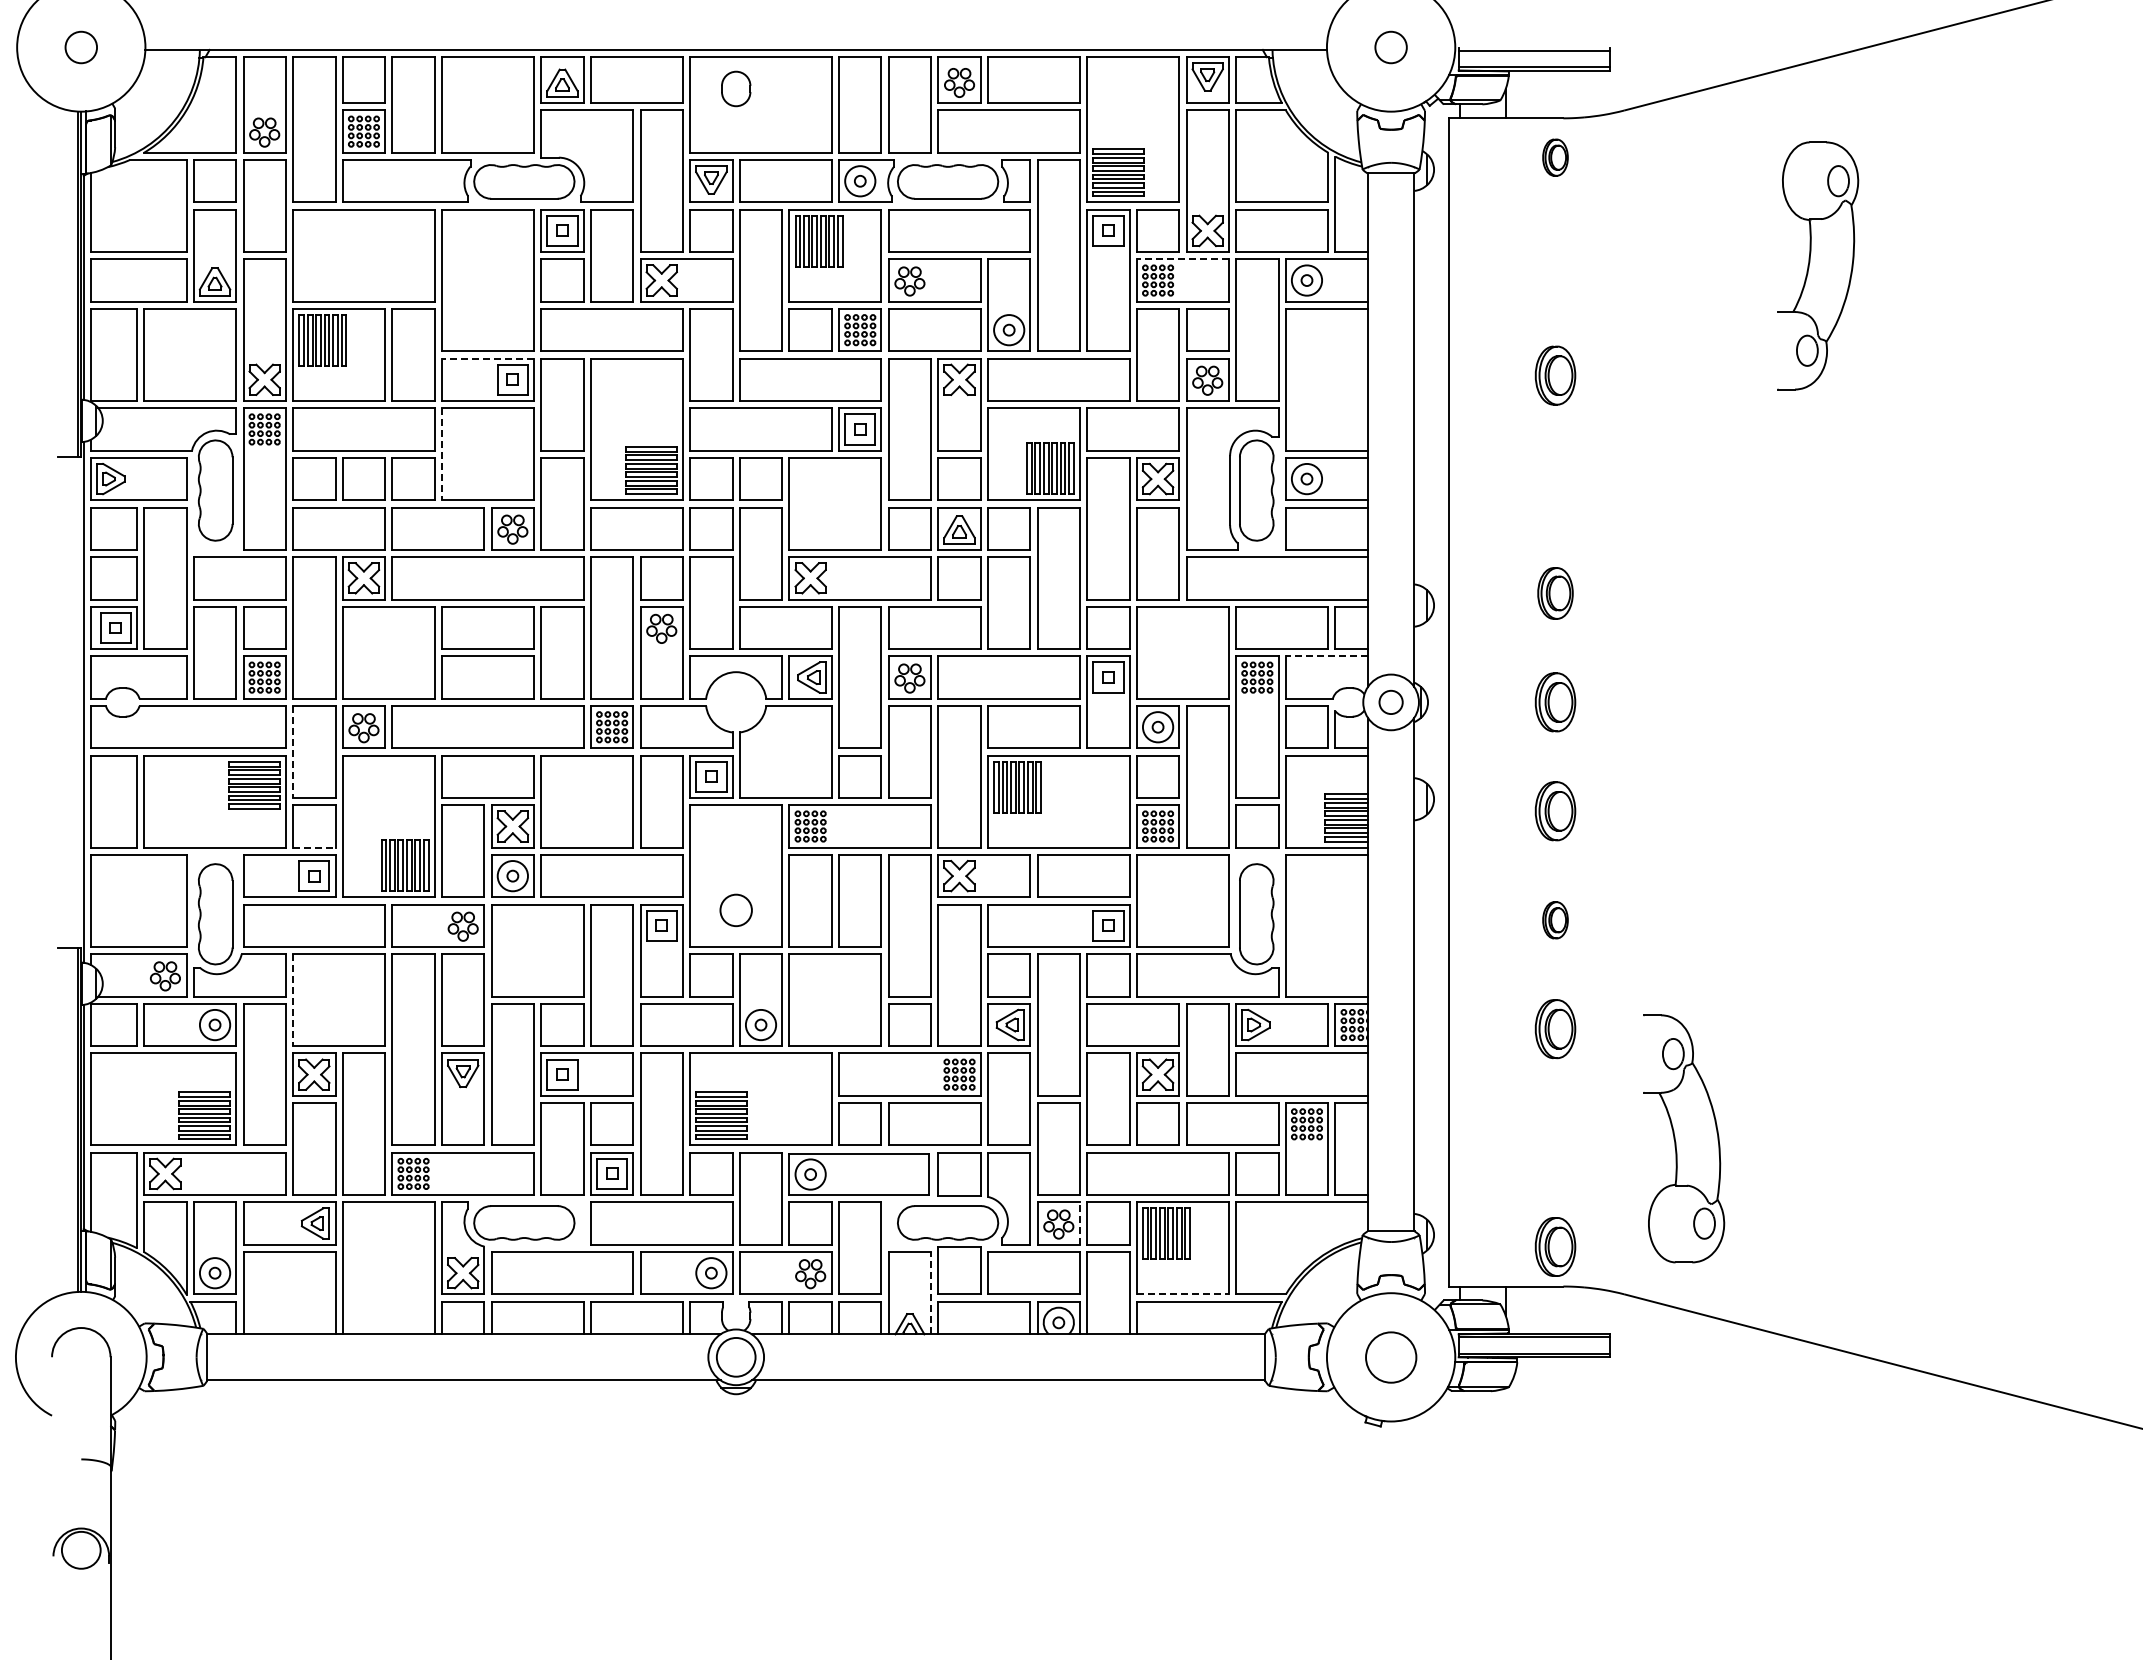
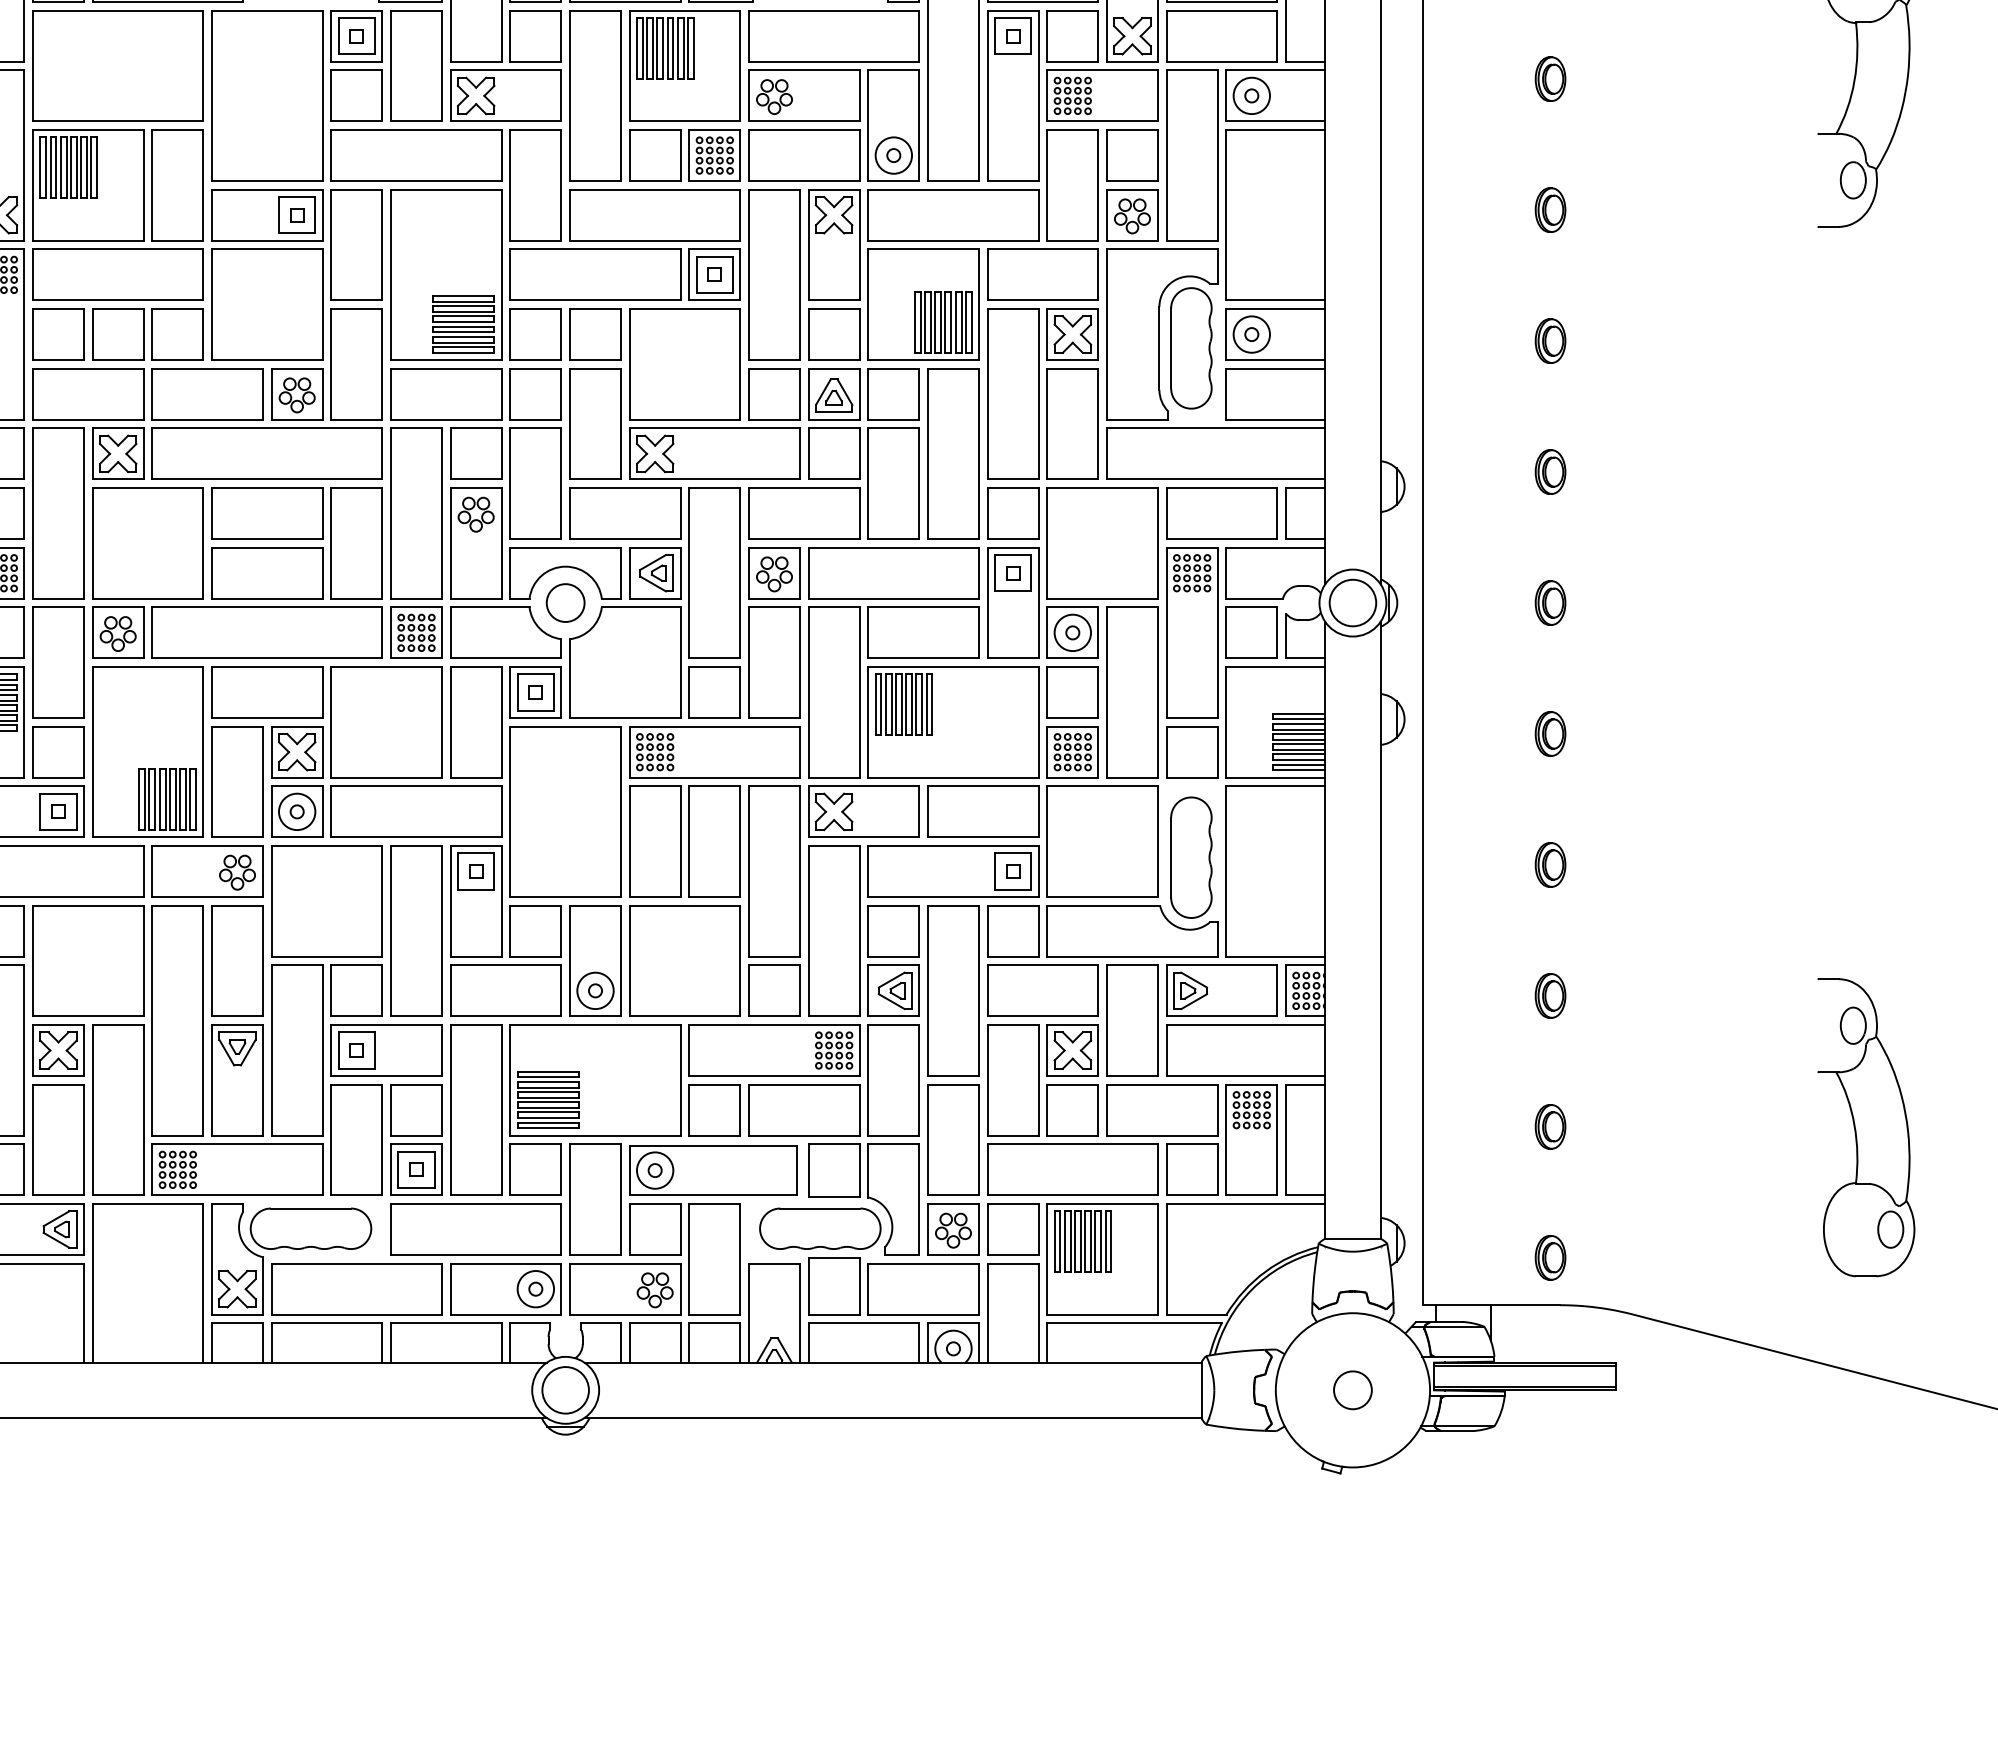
line: (1182, 259) -> (1102, 70), dashed -> solid
part: (1555, 266) -> (1550, 79), added
line: (487, 358) -> (266, 189), dashed -> solid
part: (1555, 375) -> (1550, 210), size x0.62
line: (442, 454) -> (212, 305), dashed -> solid
part: (1555, 484) -> (1550, 341), added
part: (1555, 593) -> (1550, 472), size x0.71
line: (1326, 656) -> (1275, 547), dashed -> solid
circle: (1390, 702) -> (1352, 603), size x1.67
part: (1555, 702) -> (1550, 603), size x0.62
line: (293, 752) -> (33, 663), dashed -> solid
part: (1555, 811) -> (1550, 734), size x0.62
line: (314, 847) -> (58, 777), dashed -> solid
circle: (735, 910) -> (564, 603), moved
line: (293, 1000) -> (33, 961), dashed -> solid
part: (1555, 1029) -> (1550, 996), size x0.62
part: (1555, 1138) -> (1550, 1127), added
part: (1684, 1138) -> (1866, 1127), moved
line: (1080, 1223) -> (979, 1229), dashed -> solid
part: (1555, 1247) -> (1550, 1258), size x0.62
line: (931, 1292) -> (800, 1312), dashed -> solid
line: (1183, 1294) -> (1103, 1314), dashed -> solid
circle: (1390, 1356) -> (1352, 1389), size x0.62

